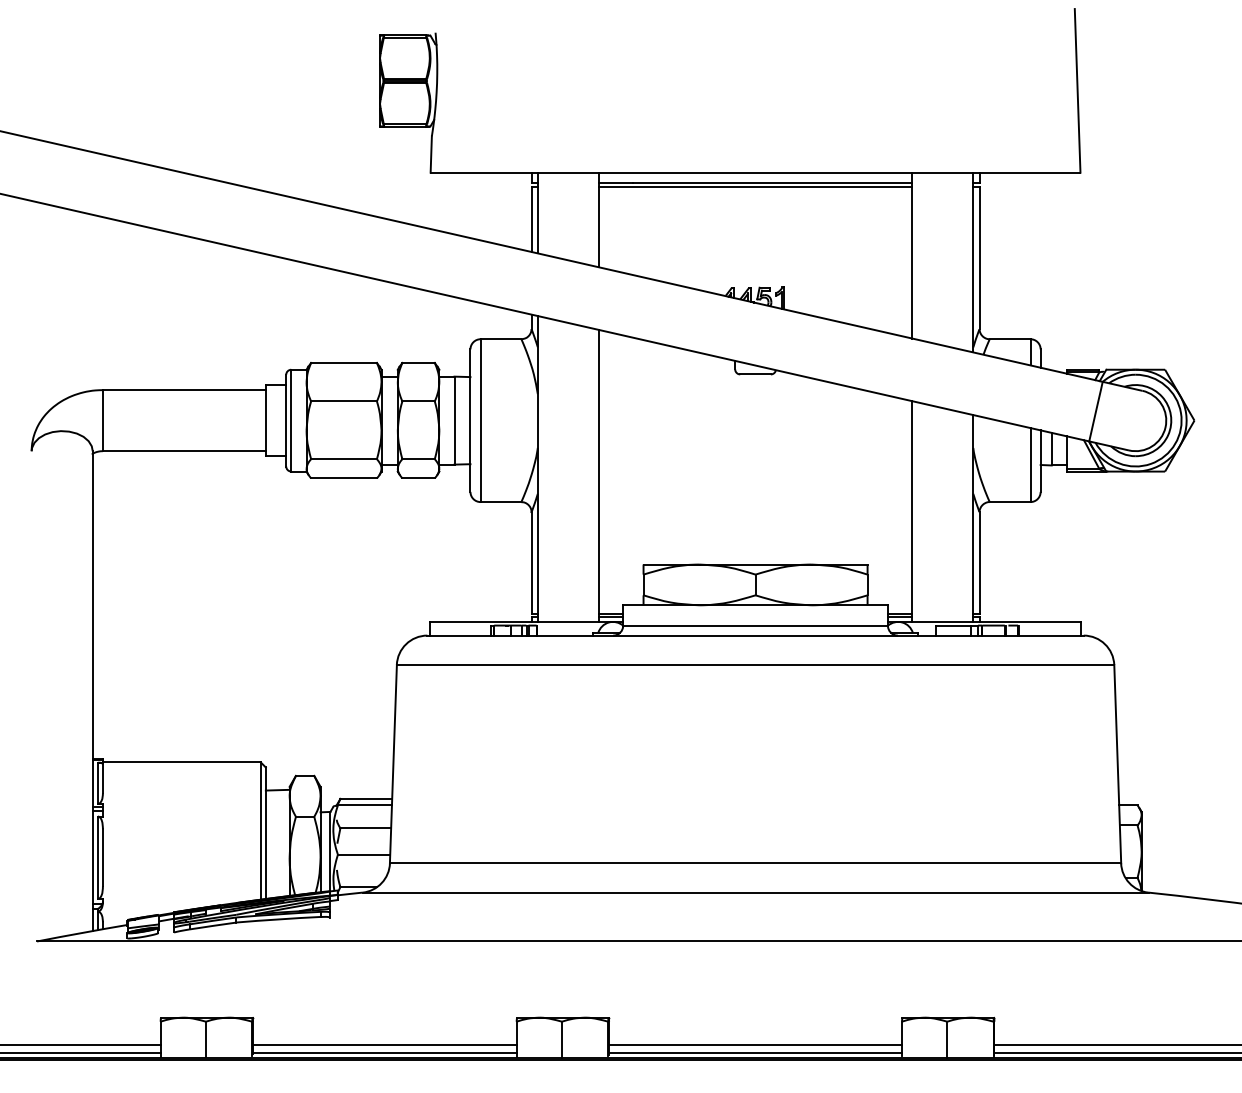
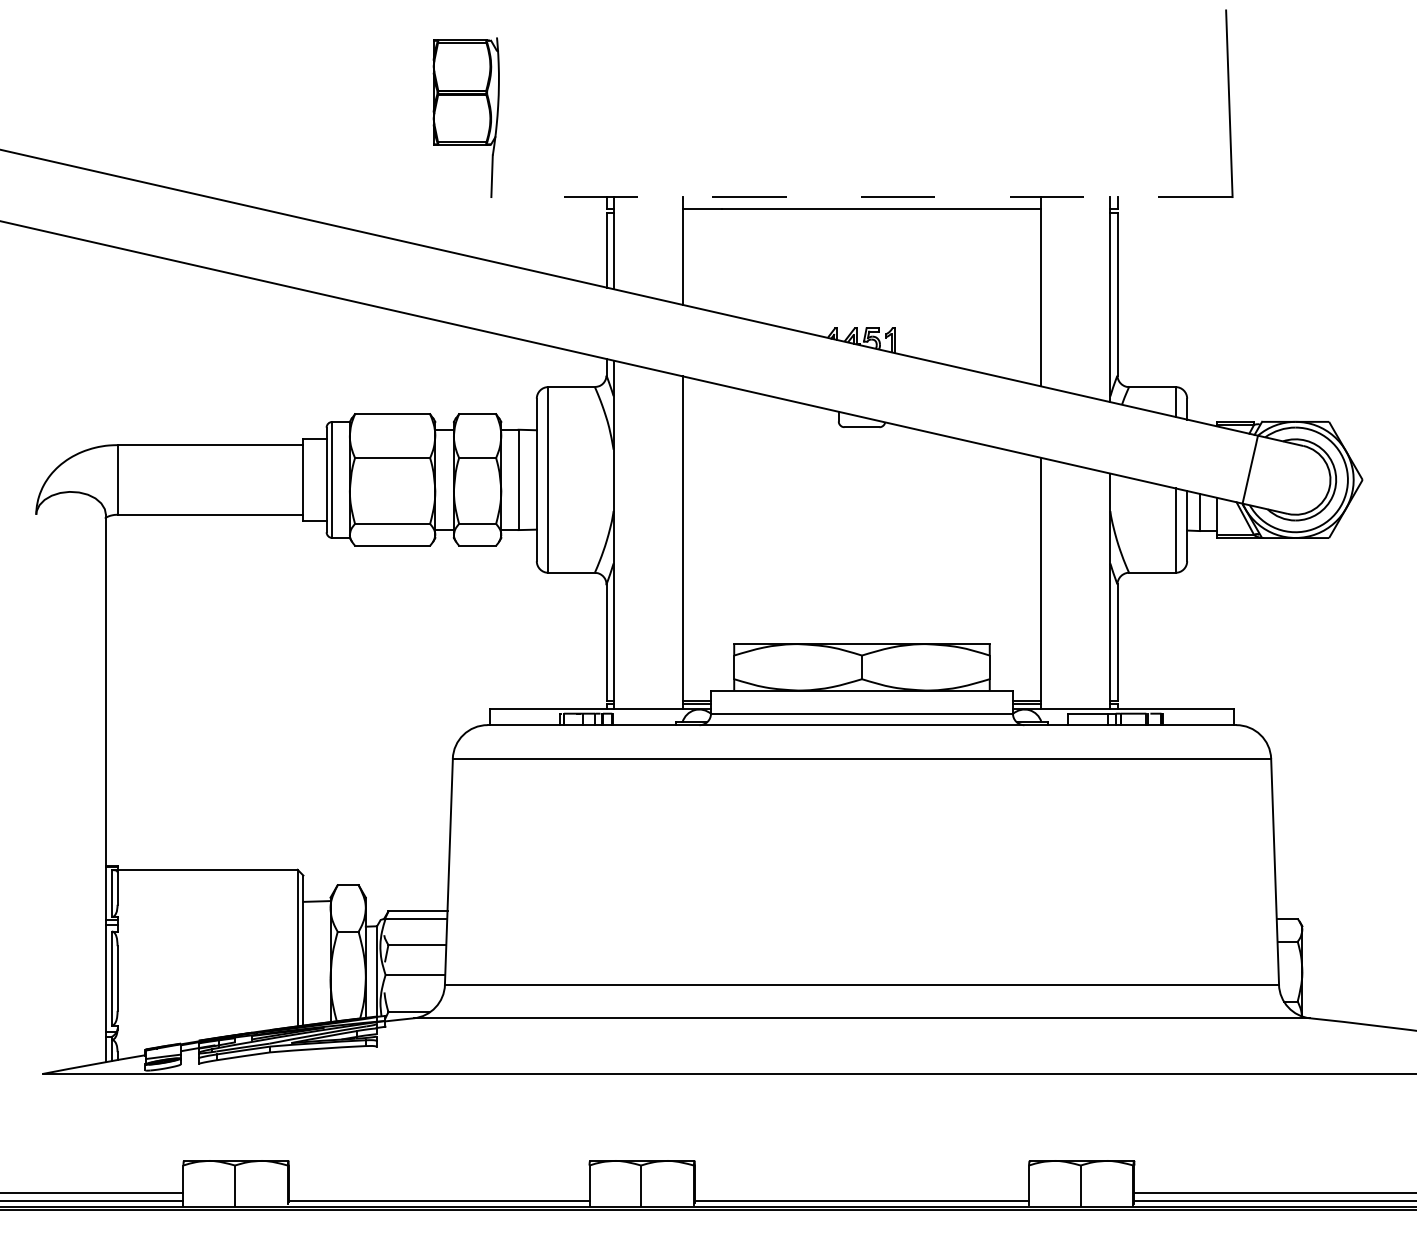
line: (755, 173) -> (861, 197), solid -> dashed
line: (755, 186) -> (861, 212), removed
line: (384, 1045) -> (438, 1192), removed
line: (755, 1045) -> (861, 1192), removed

